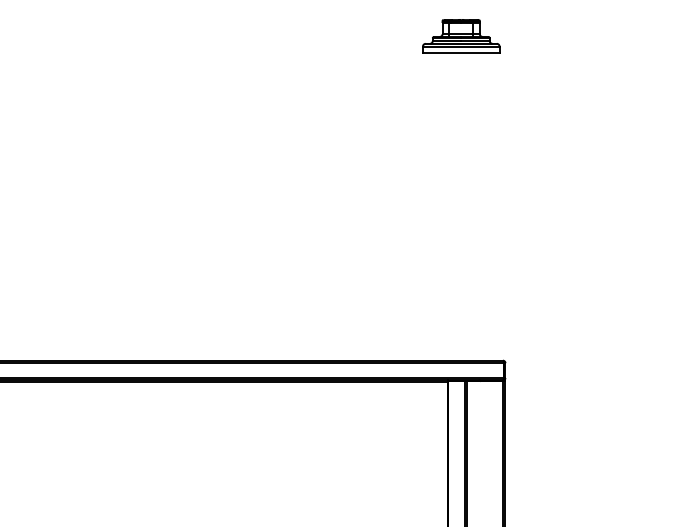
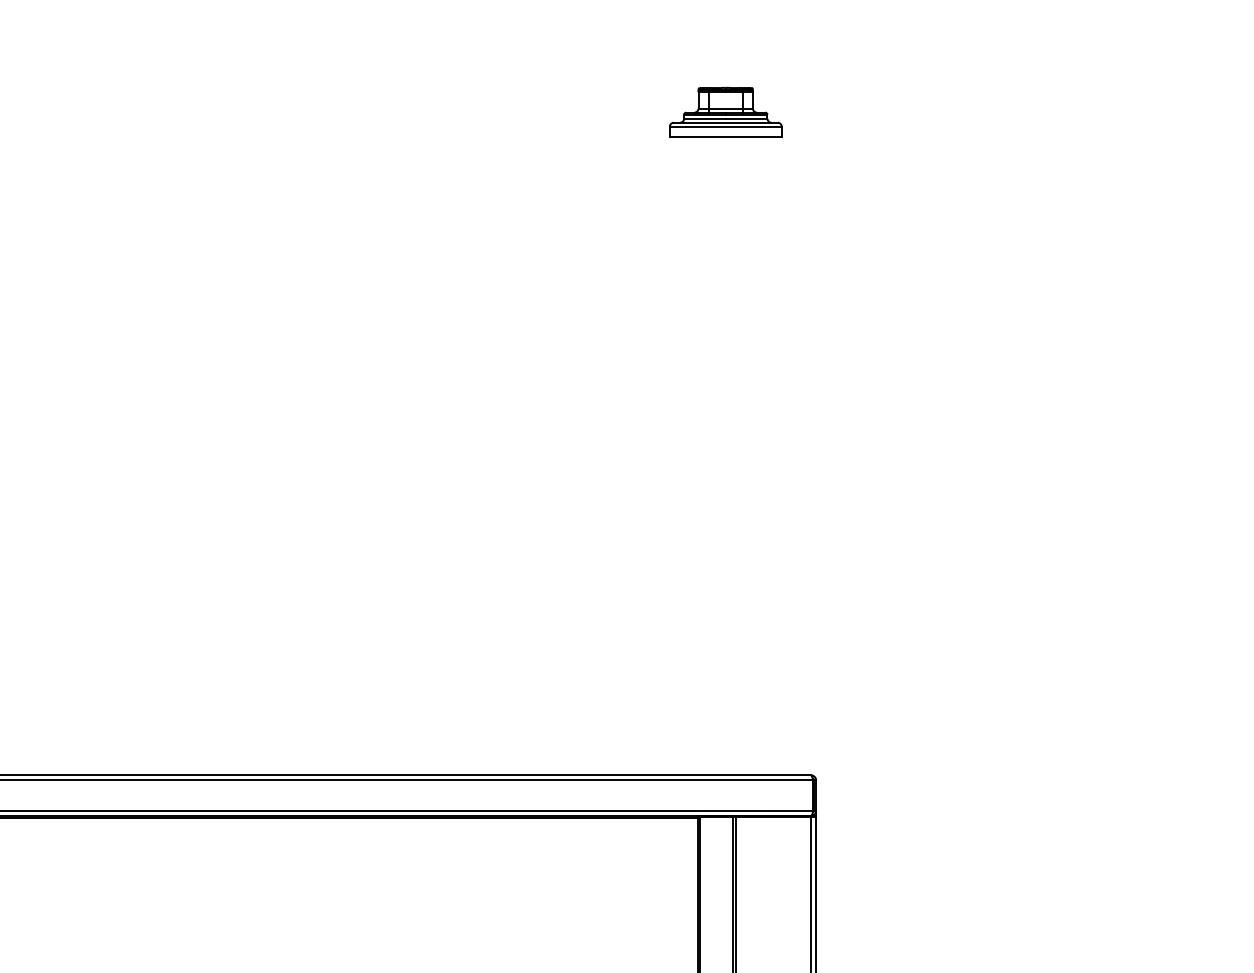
part: (461, 35) -> (726, 110), size x0.71

